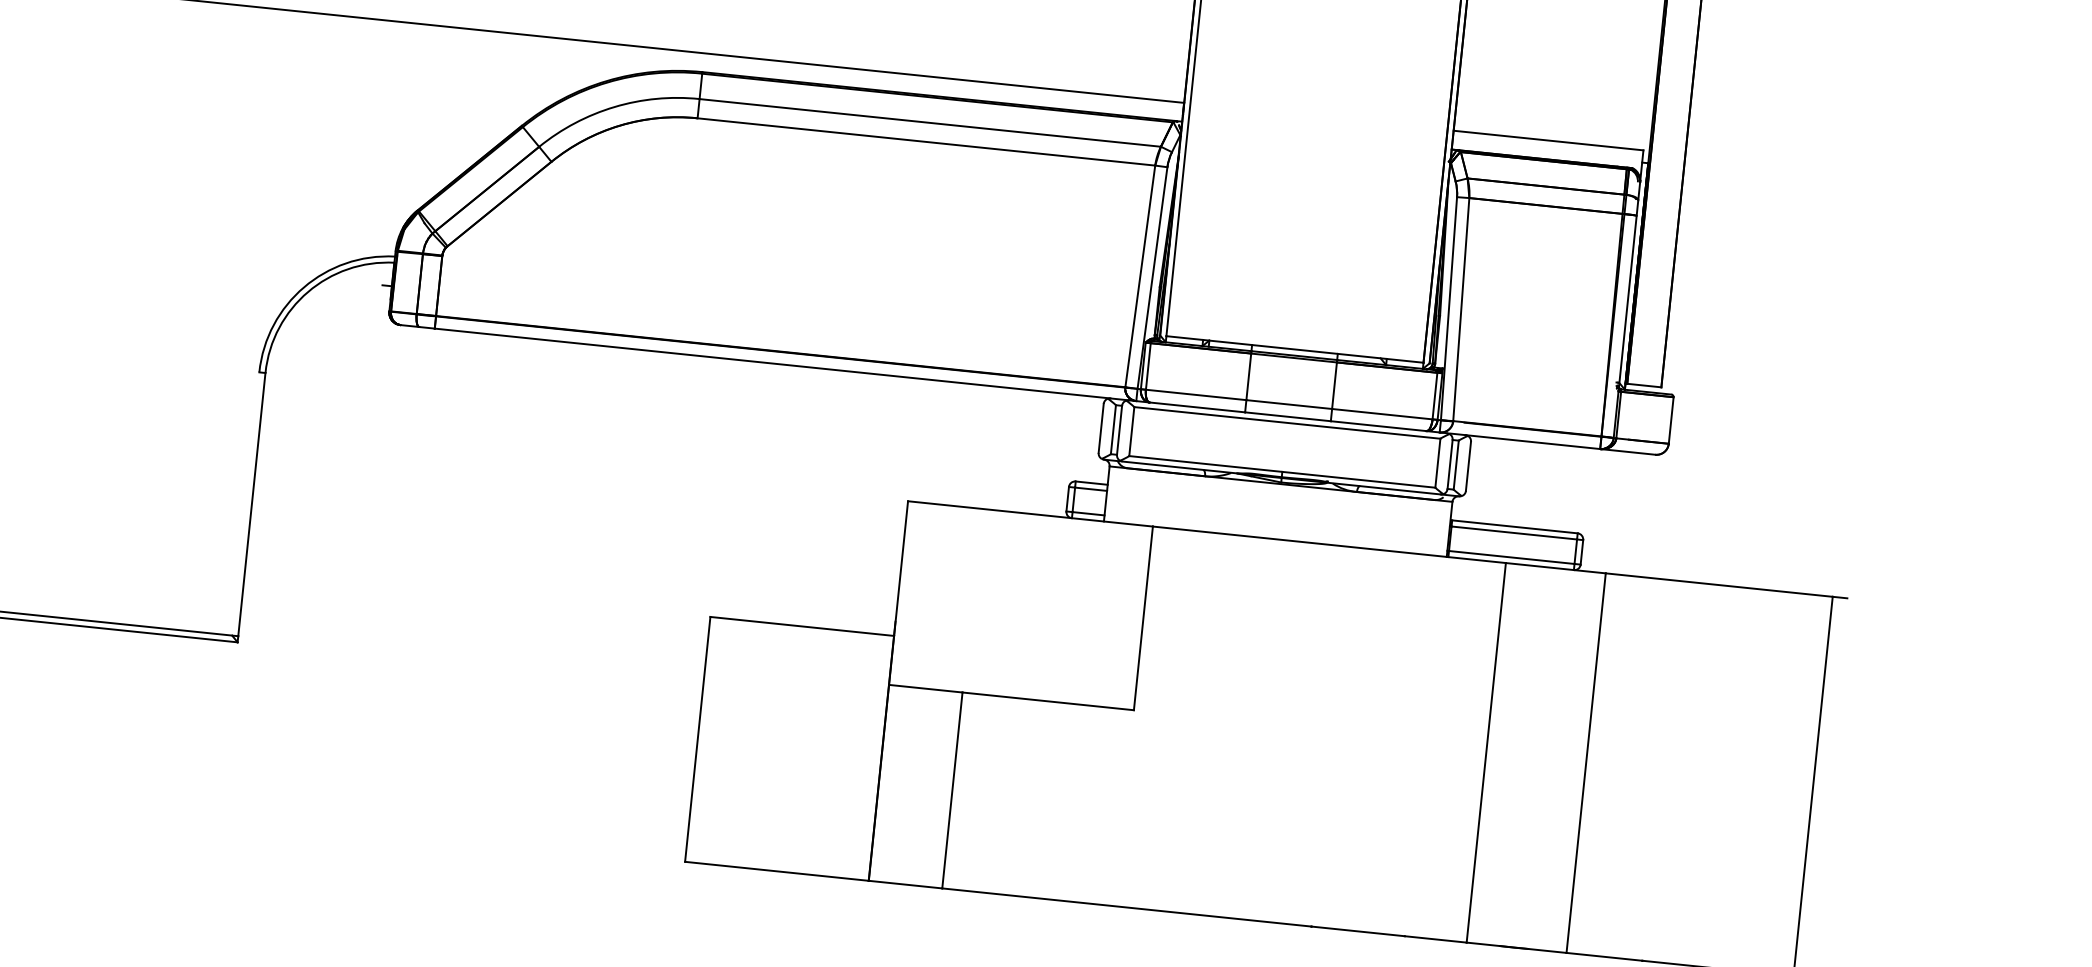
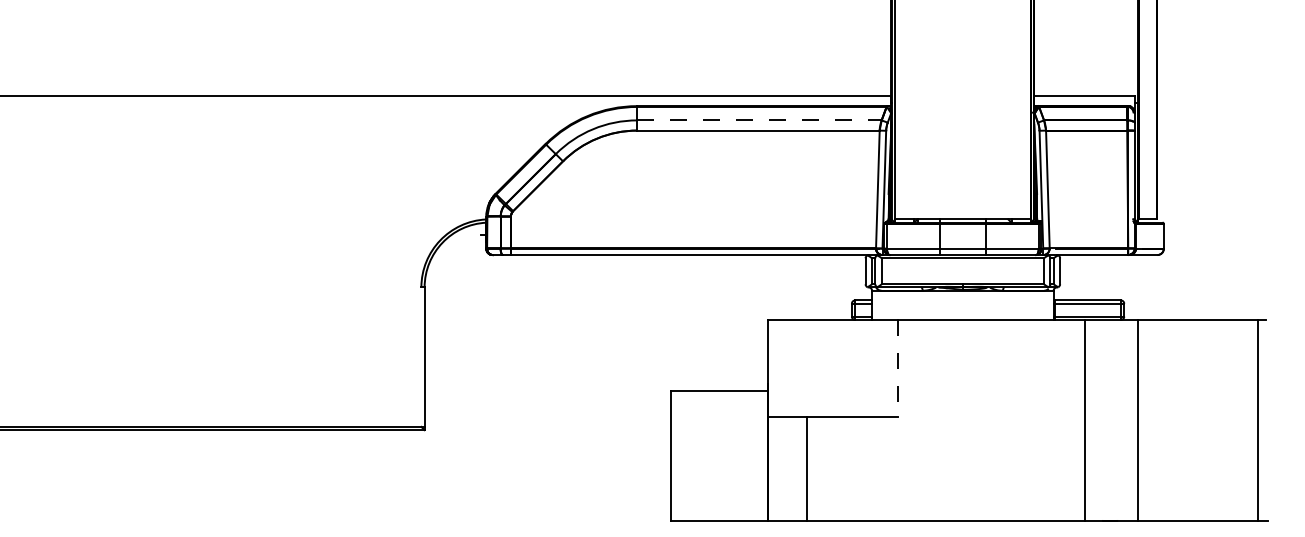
line: (930, 123) -> (759, 120), solid -> dashed
line: (1144, 618) -> (898, 368), solid -> dashed

